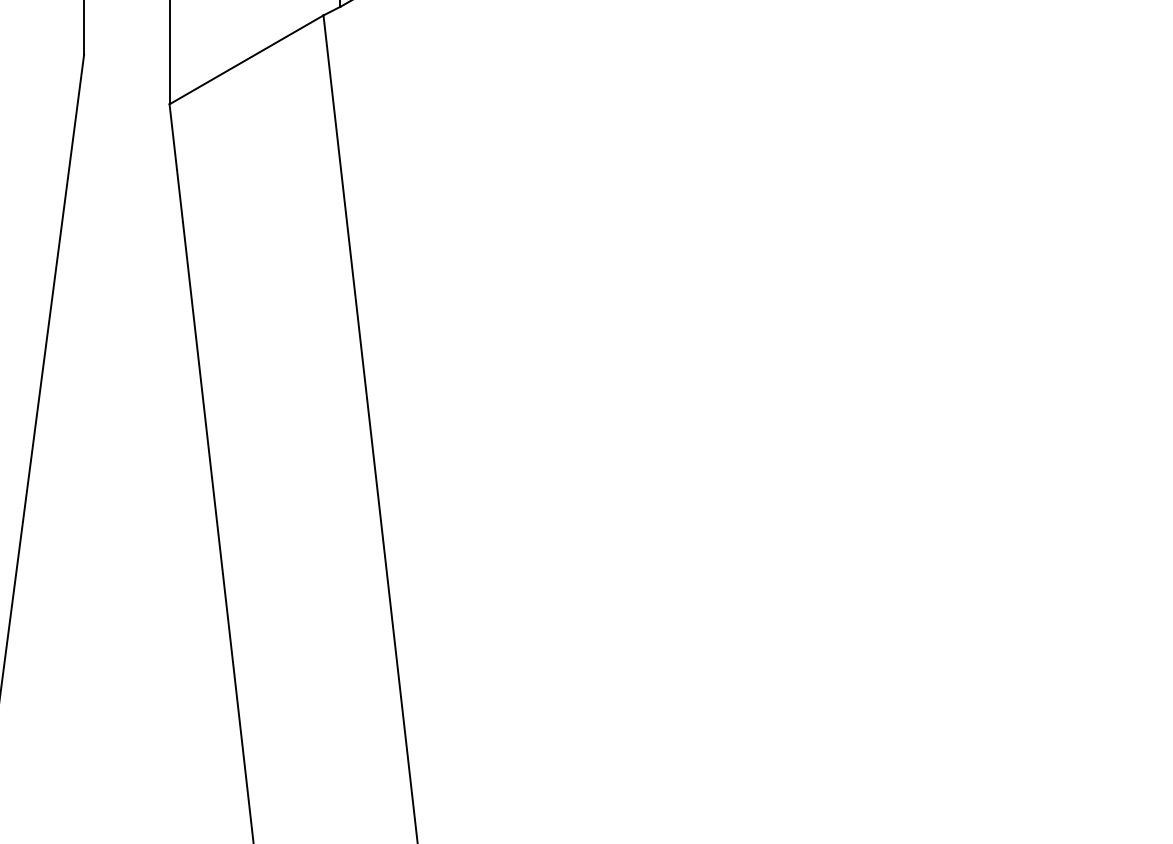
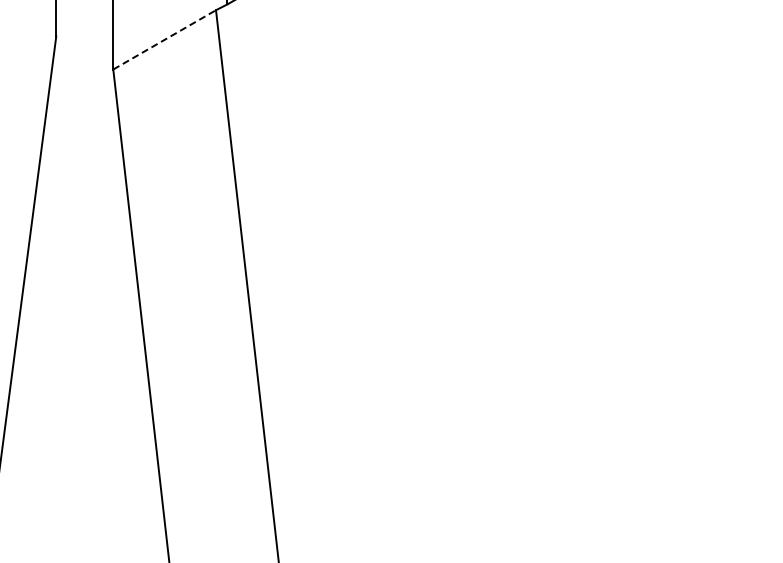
line: (247, 59) -> (165, 39), solid -> dashed

